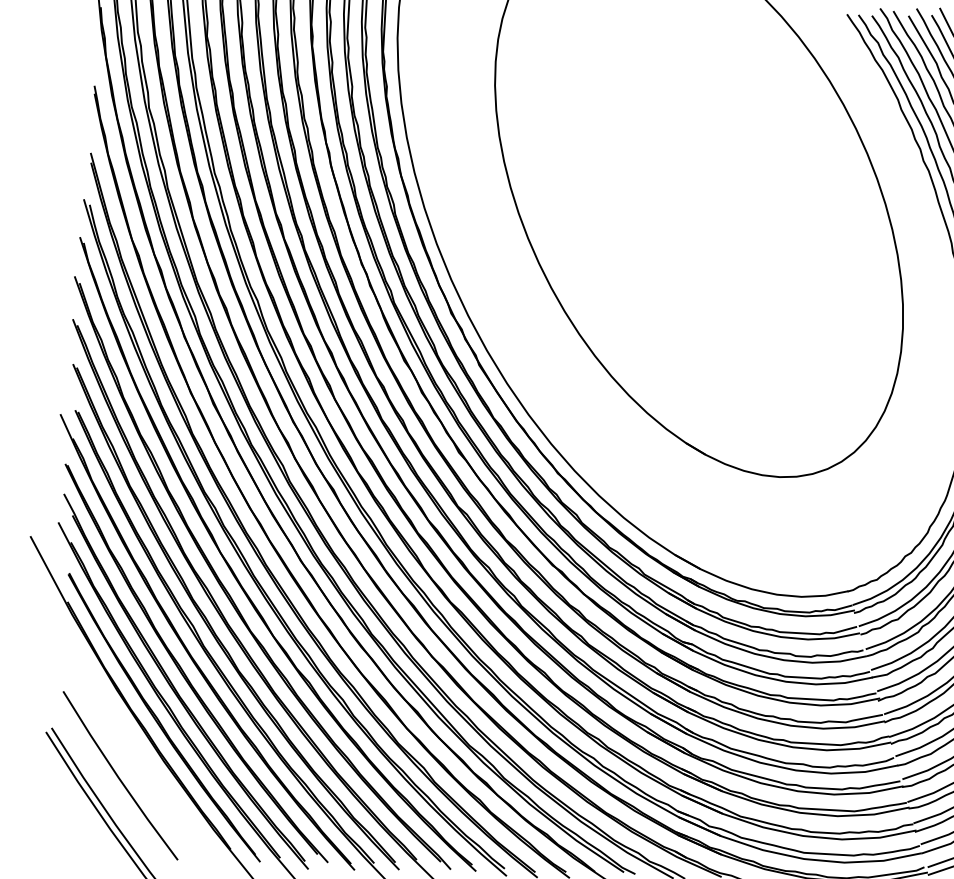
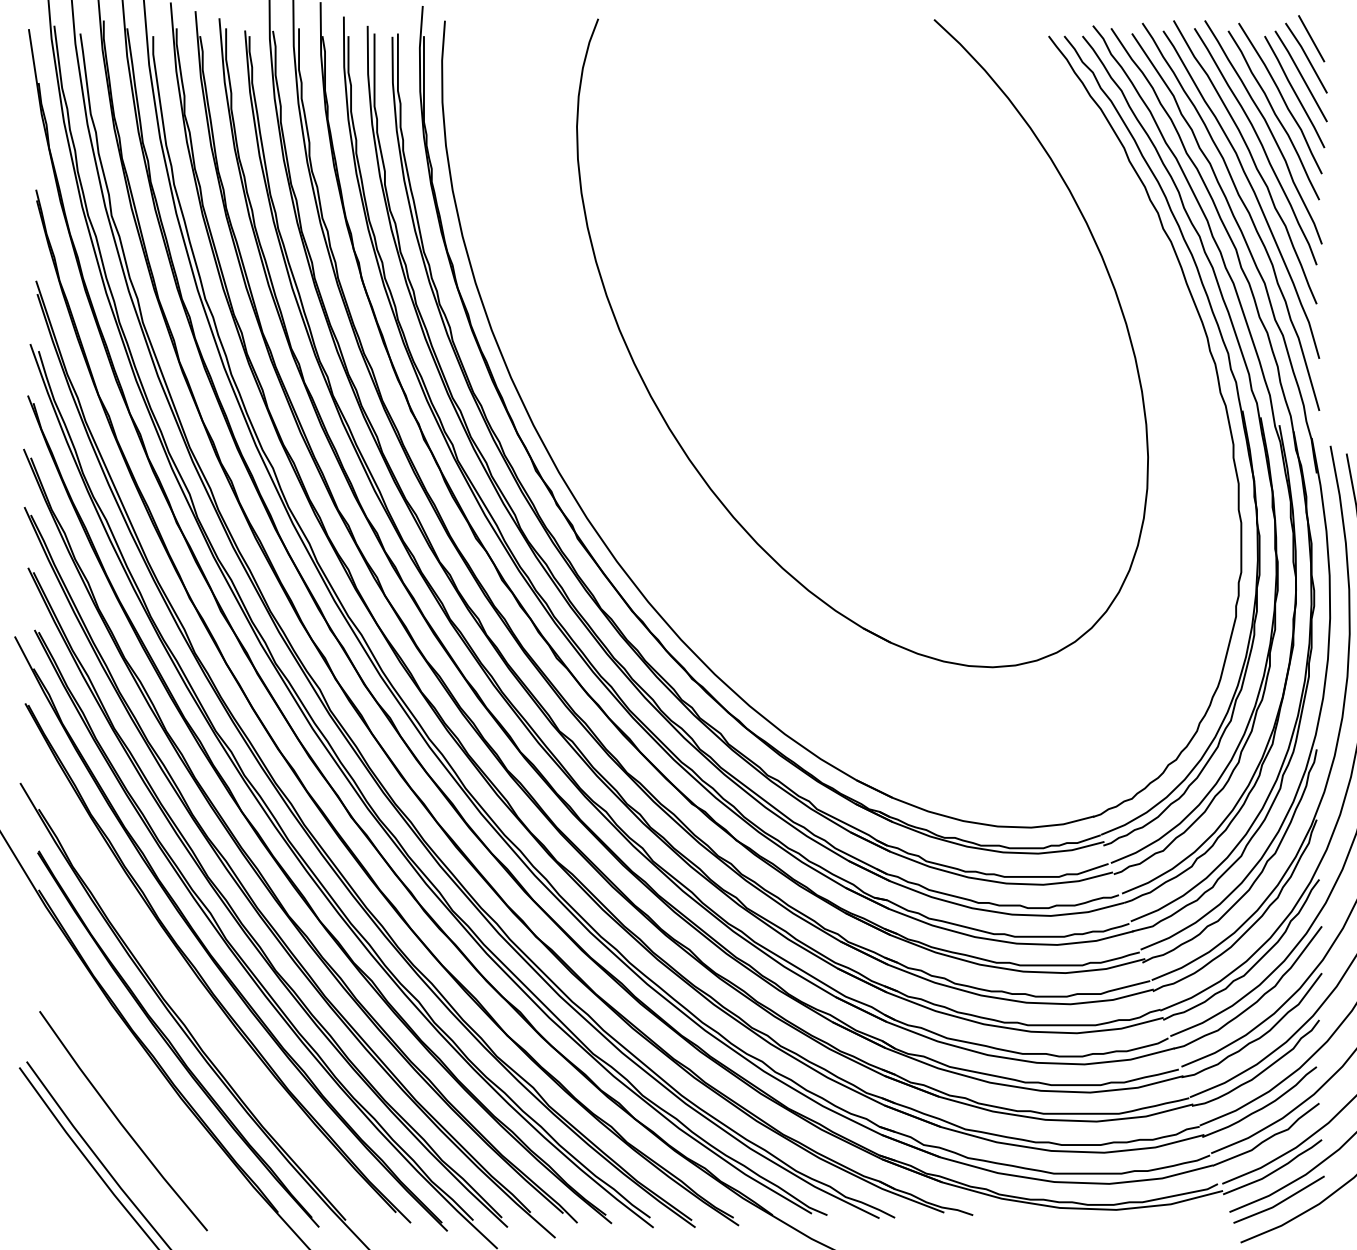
part: (174, 687) -> (190, 997), removed

